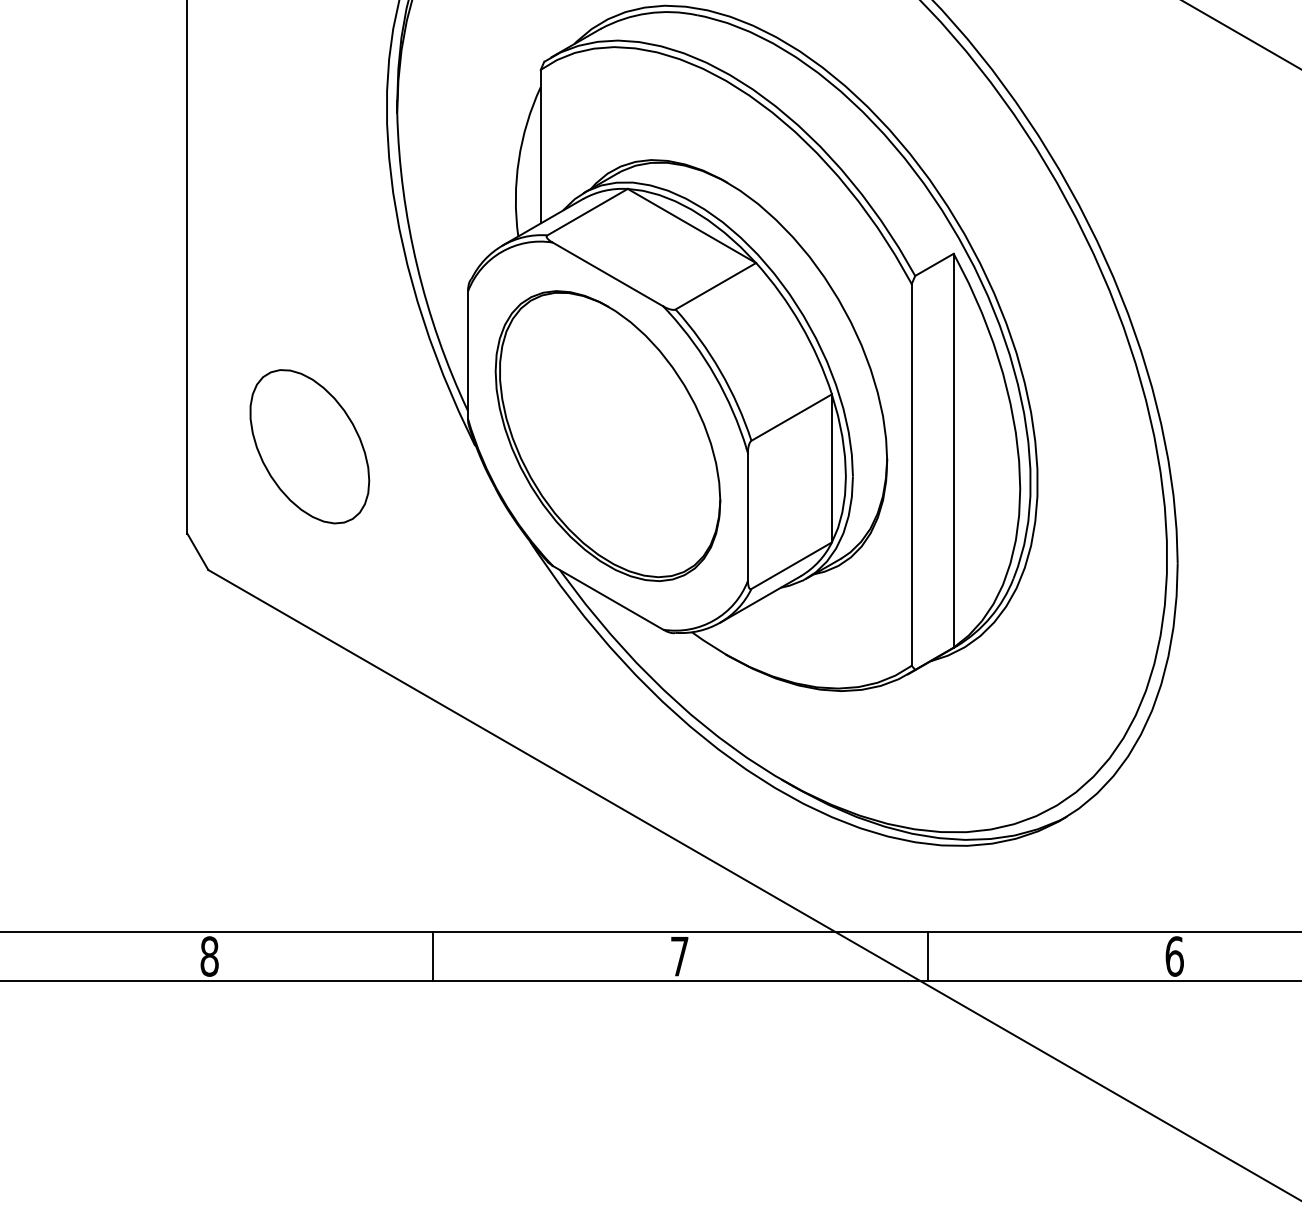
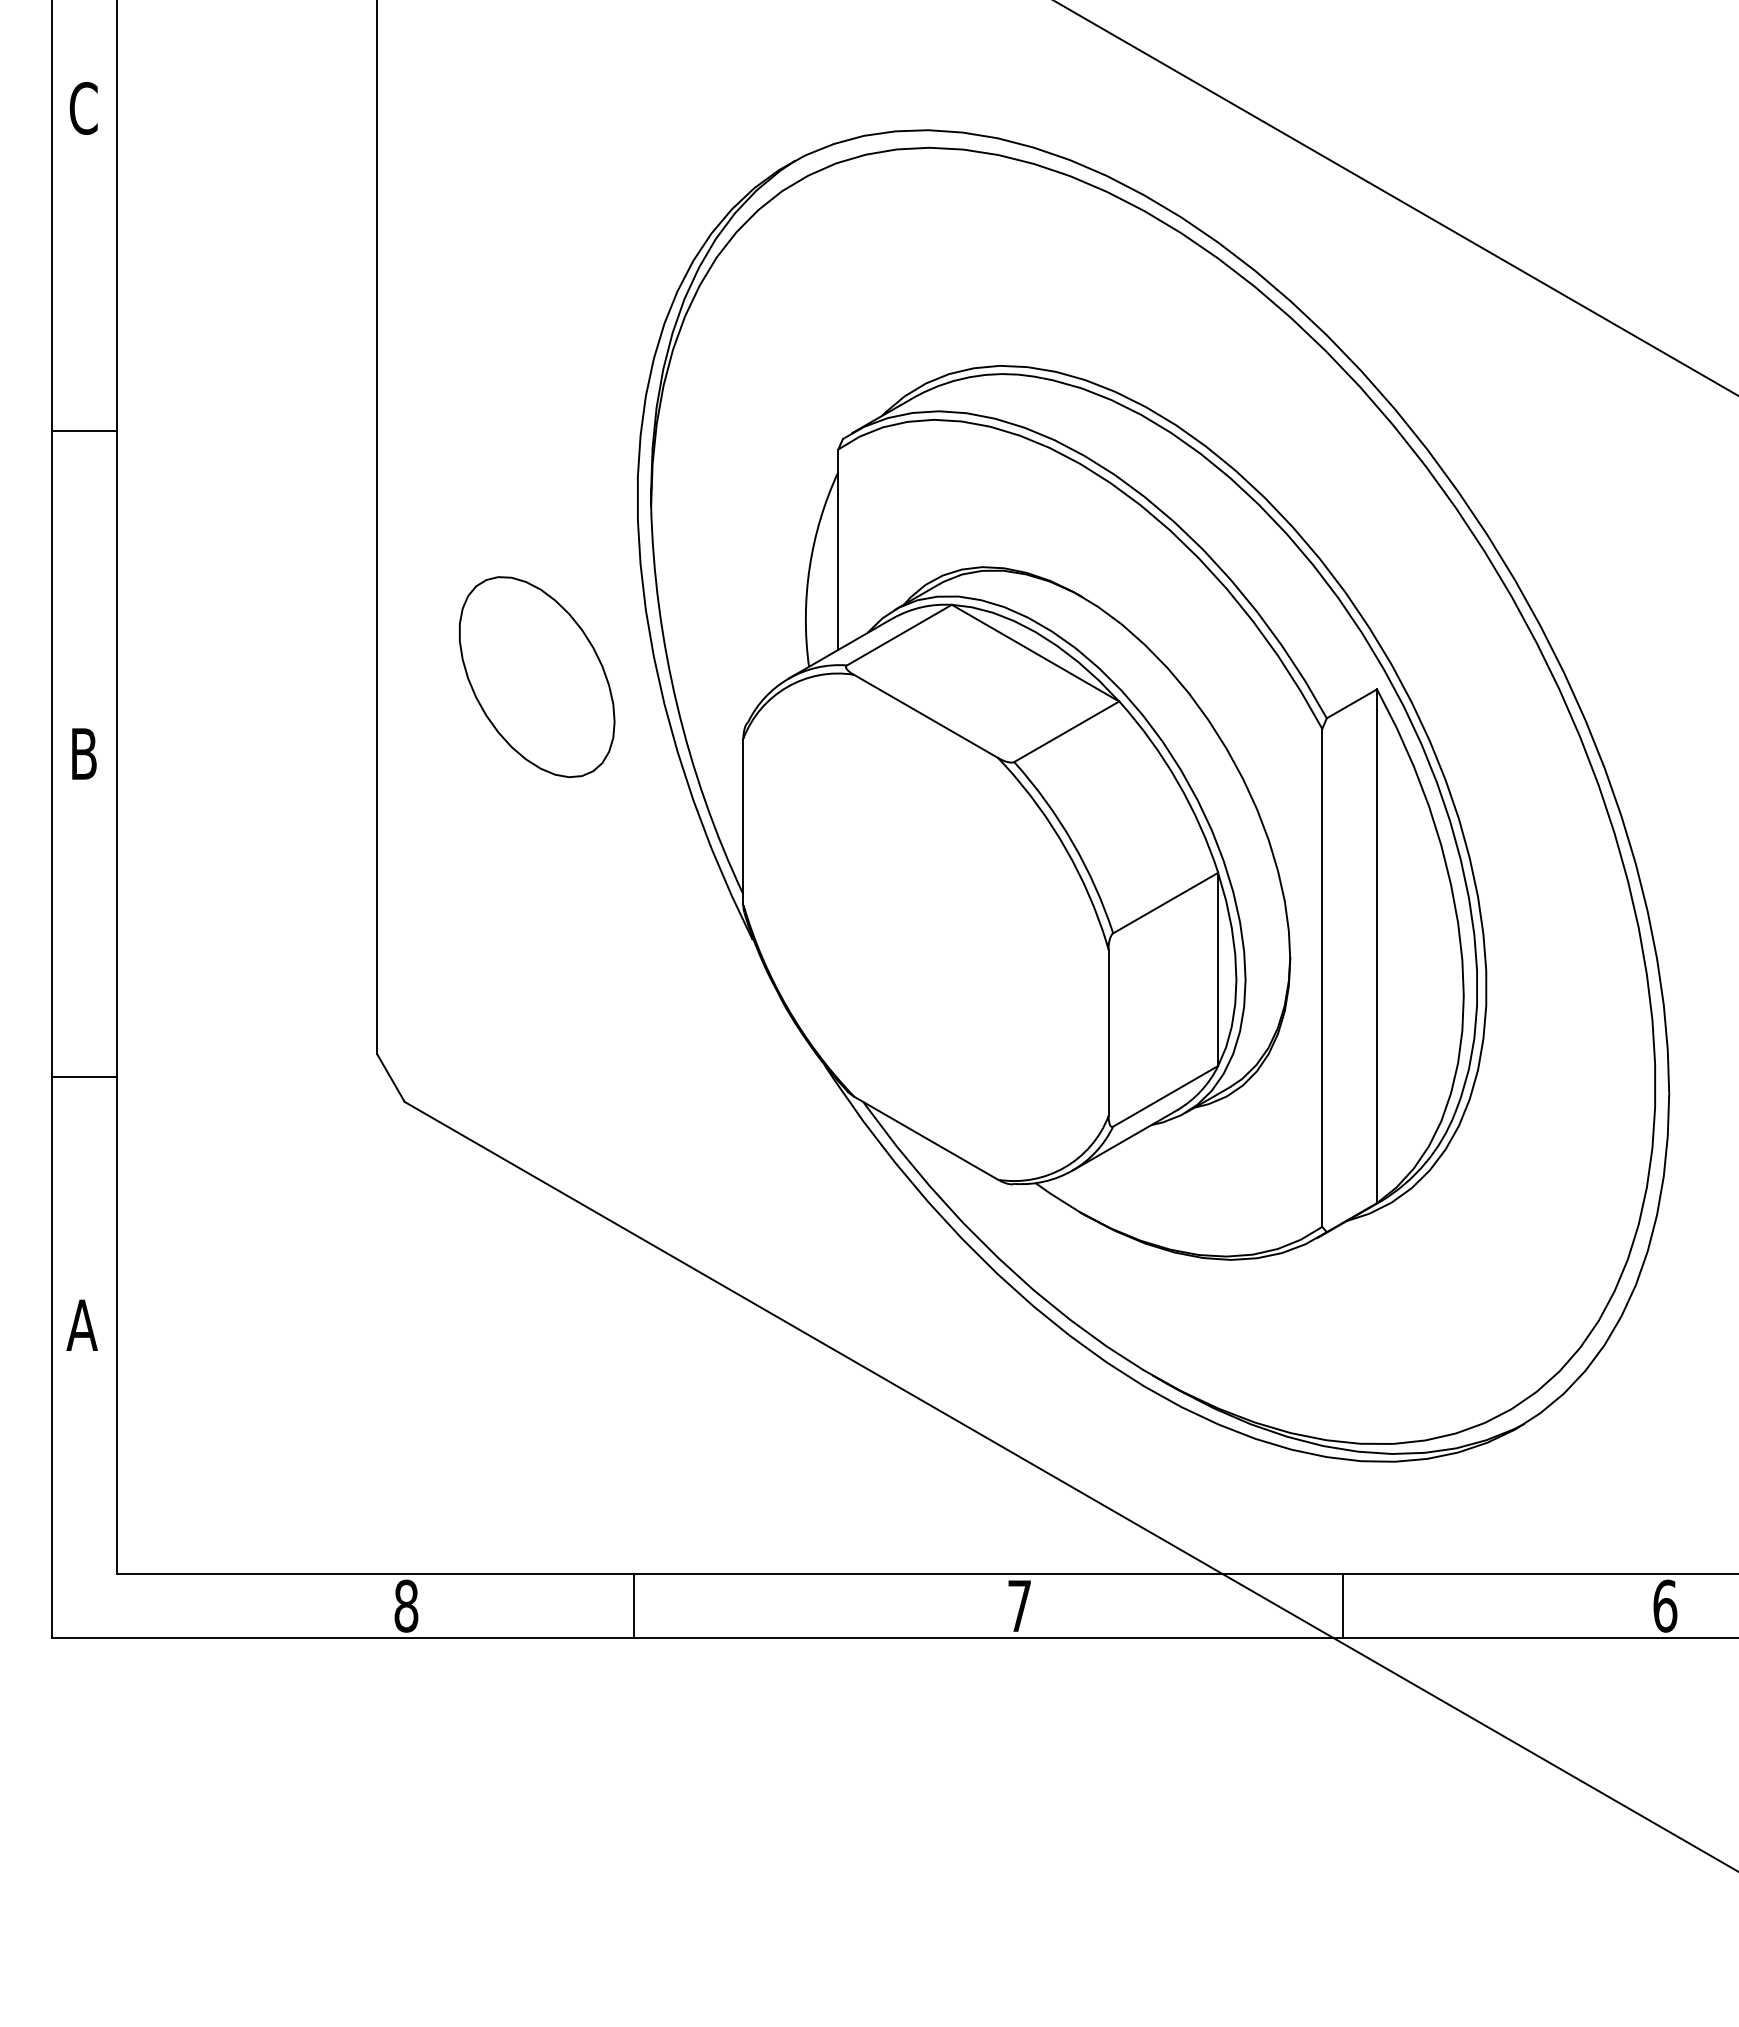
part: (607, 436) -> (925, 927), removed
part: (309, 447) -> (536, 677), moved
line: (432, 956) -> (633, 1605), moved

